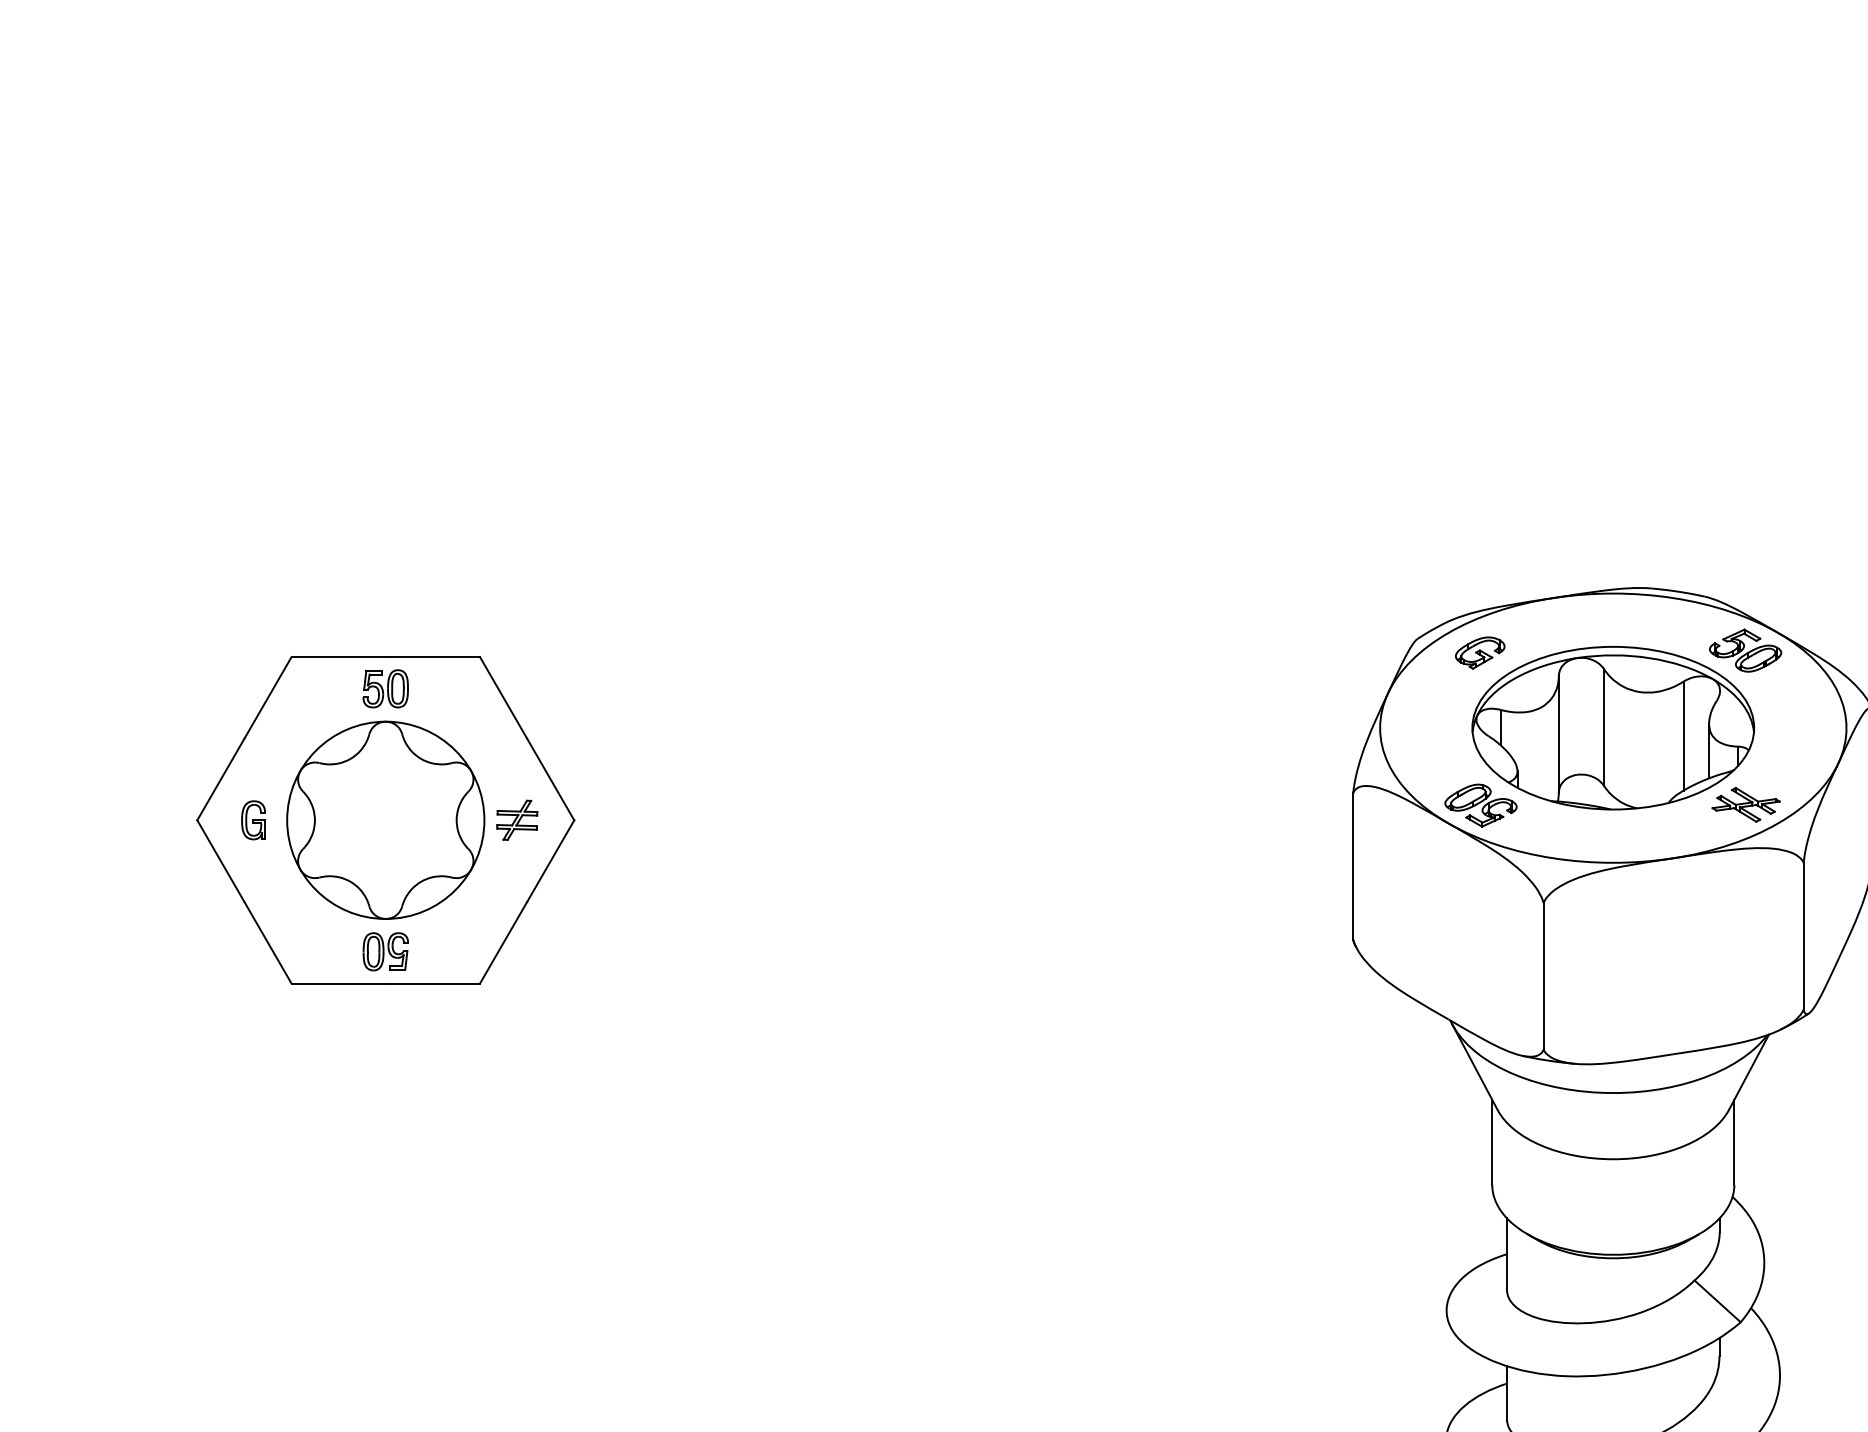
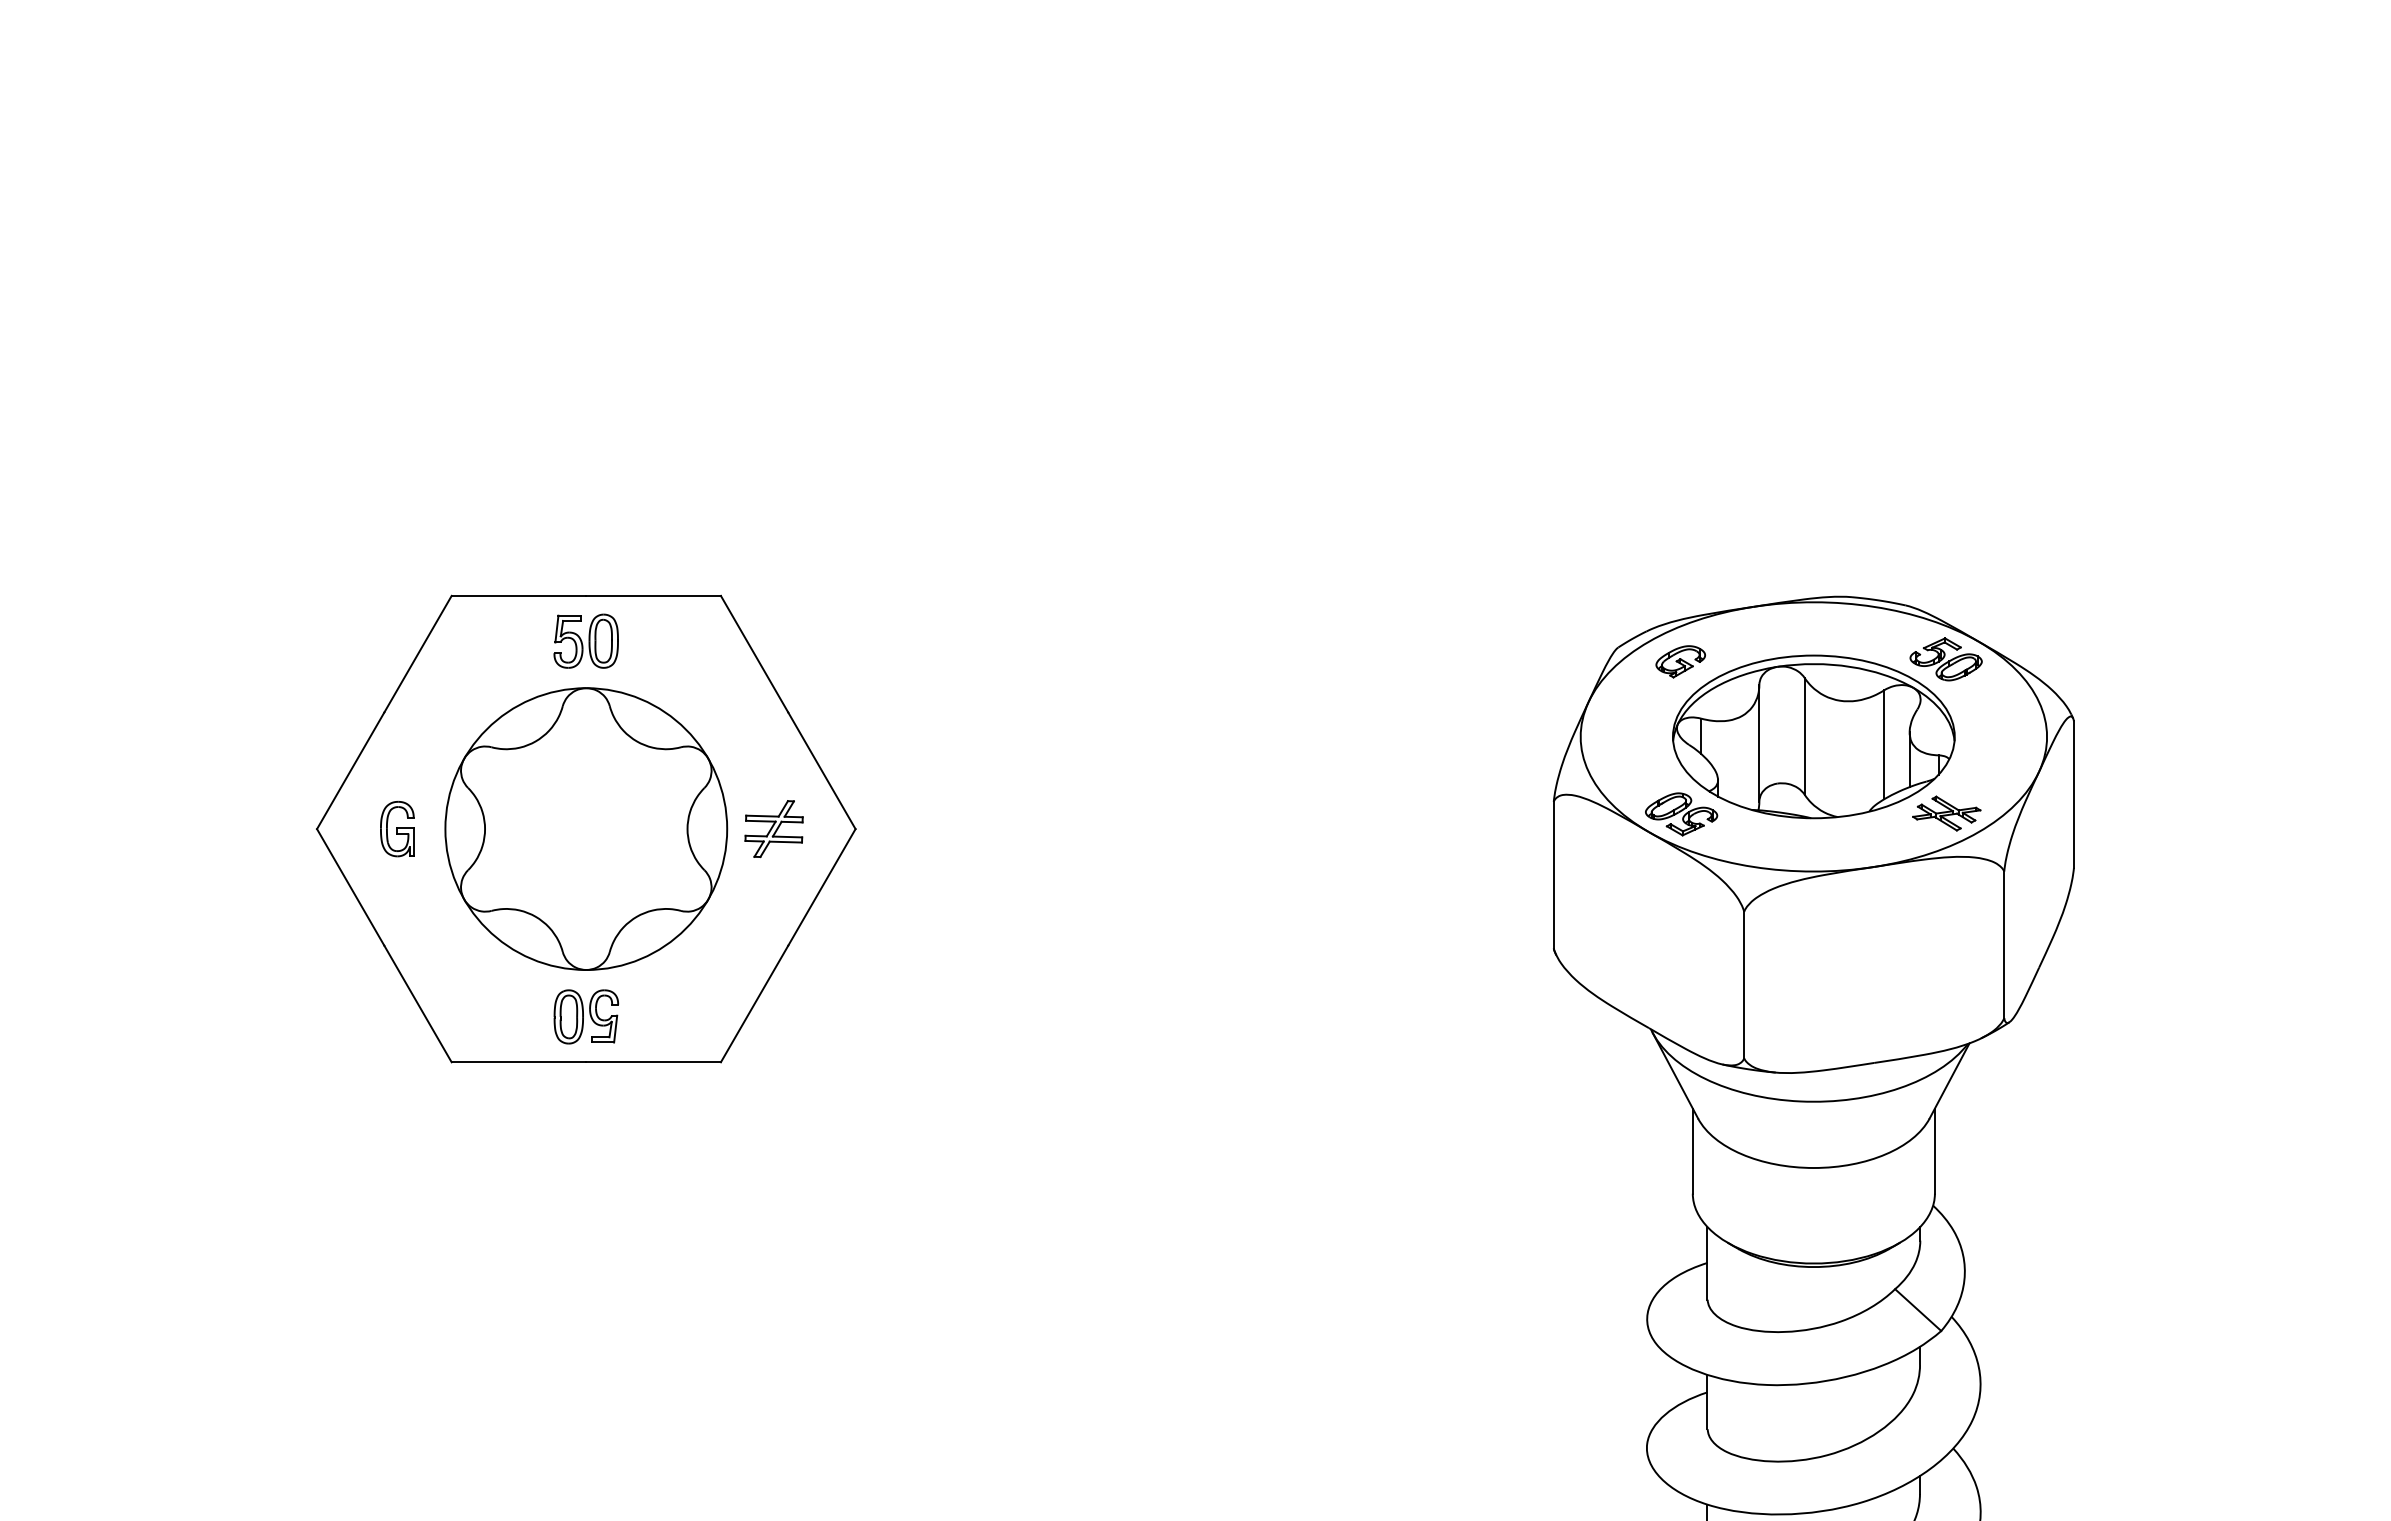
part: (385, 819) -> (586, 828), size x1.43

